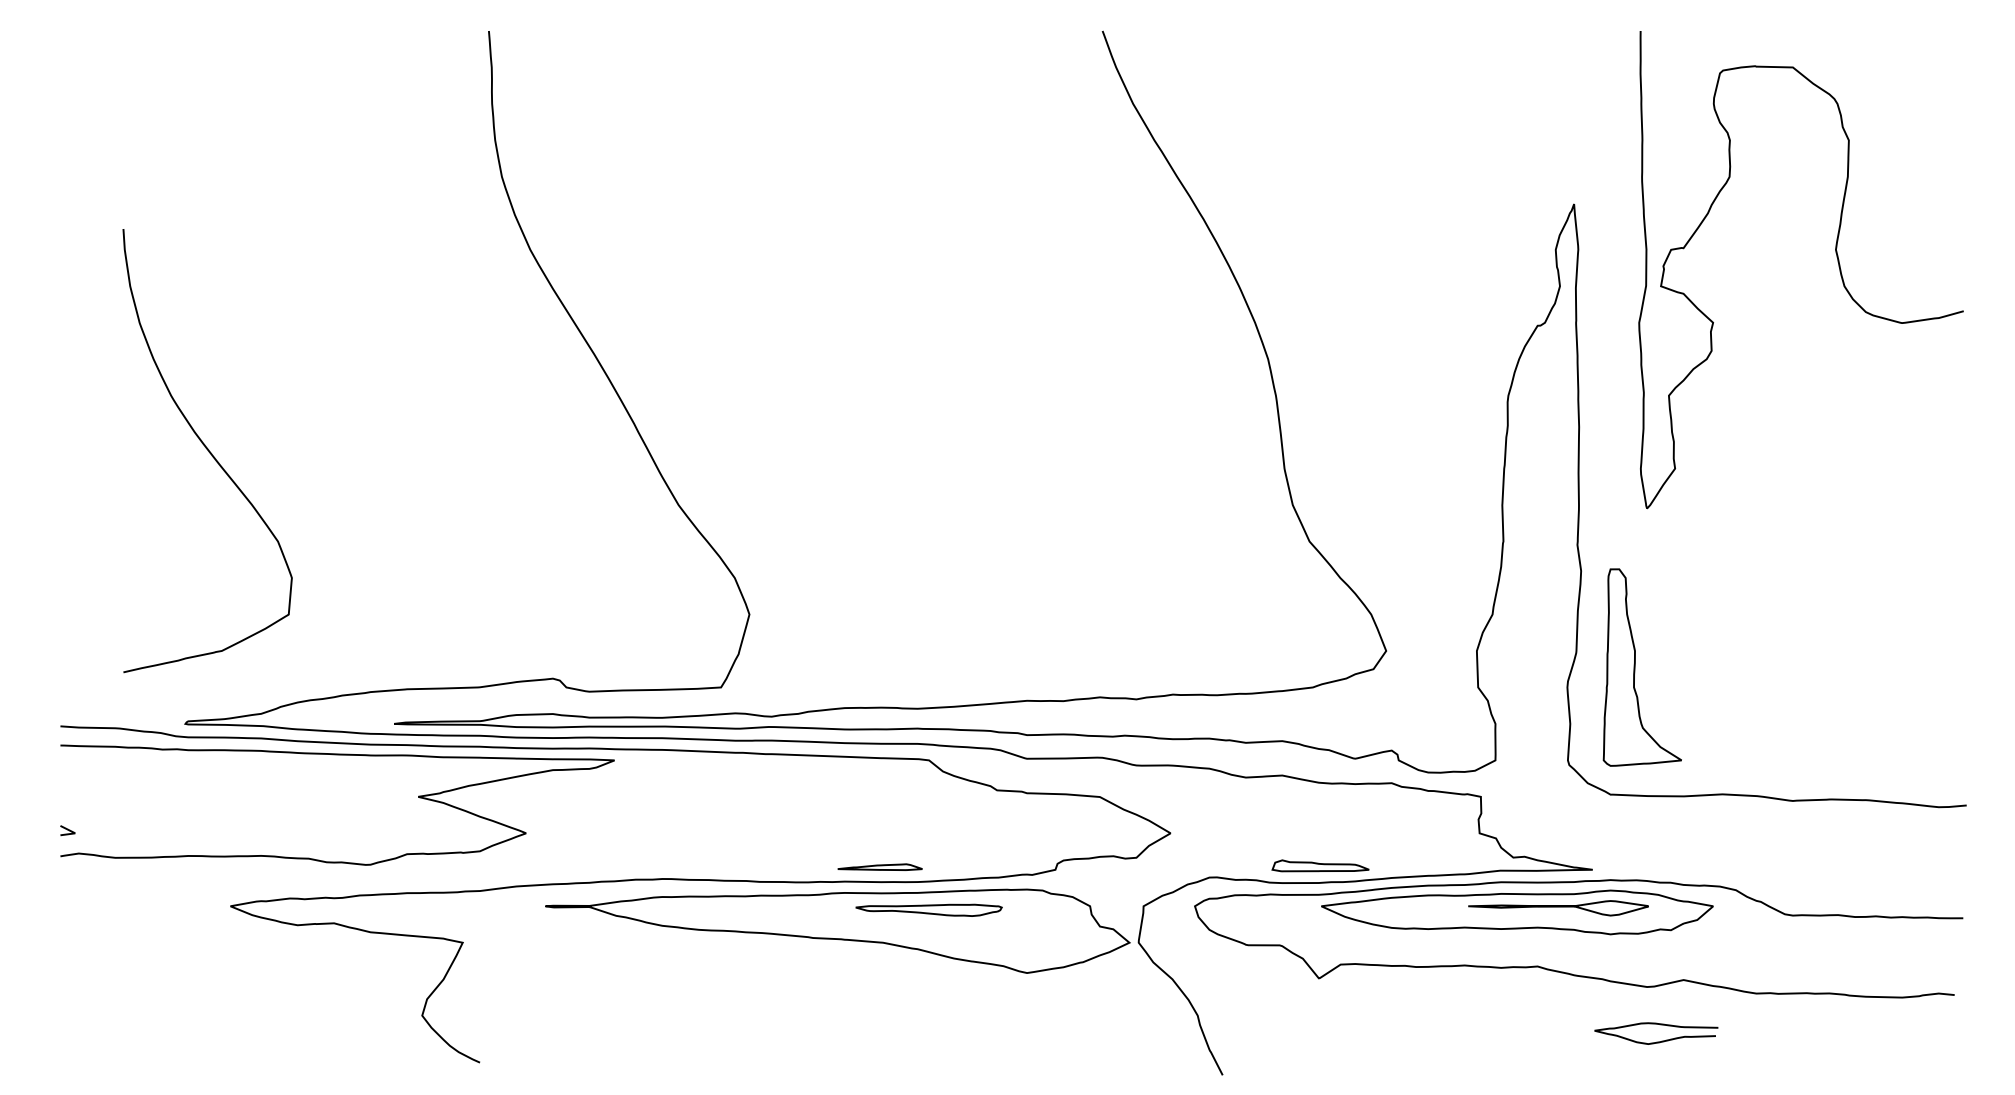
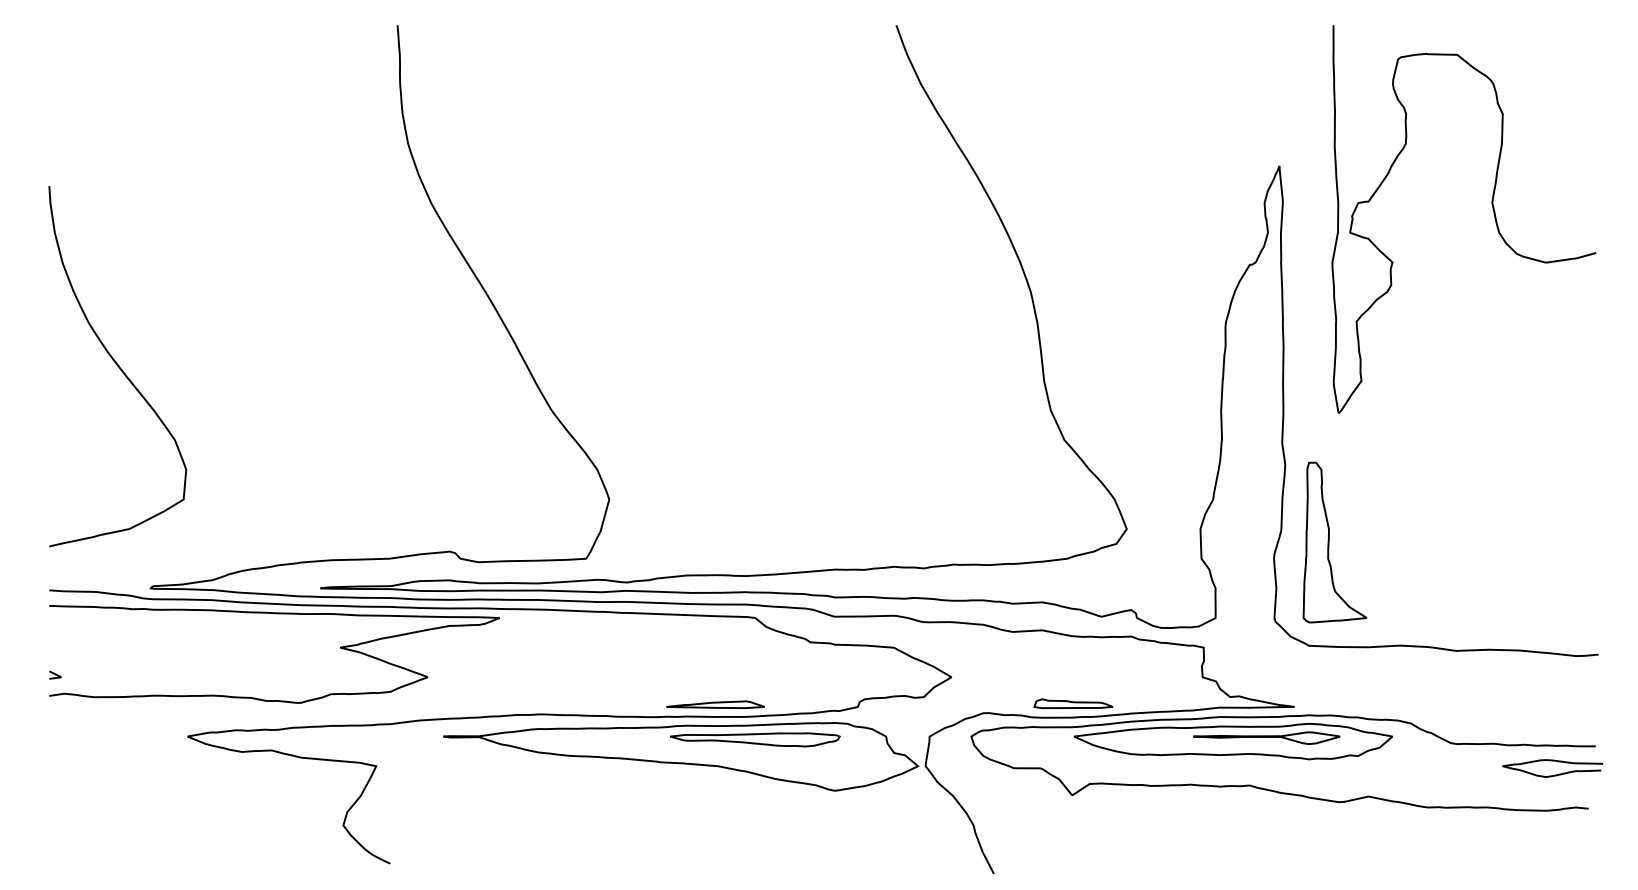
curve: (207, 450) -> (117, 366), moved
part: (879, 867) -> (714, 705), size x1.43
part: (928, 910) -> (754, 740), size x1.43
curve: (1656, 1041) -> (1552, 774), moved

